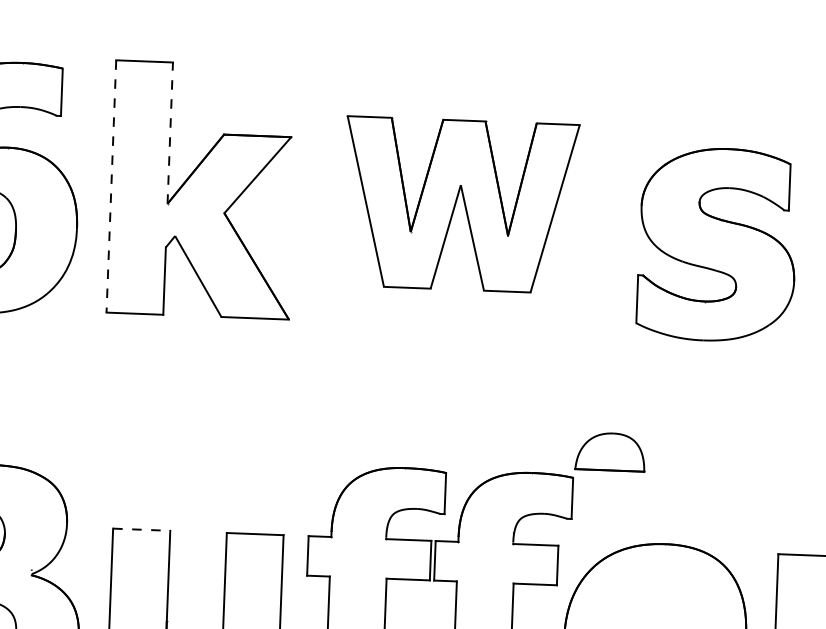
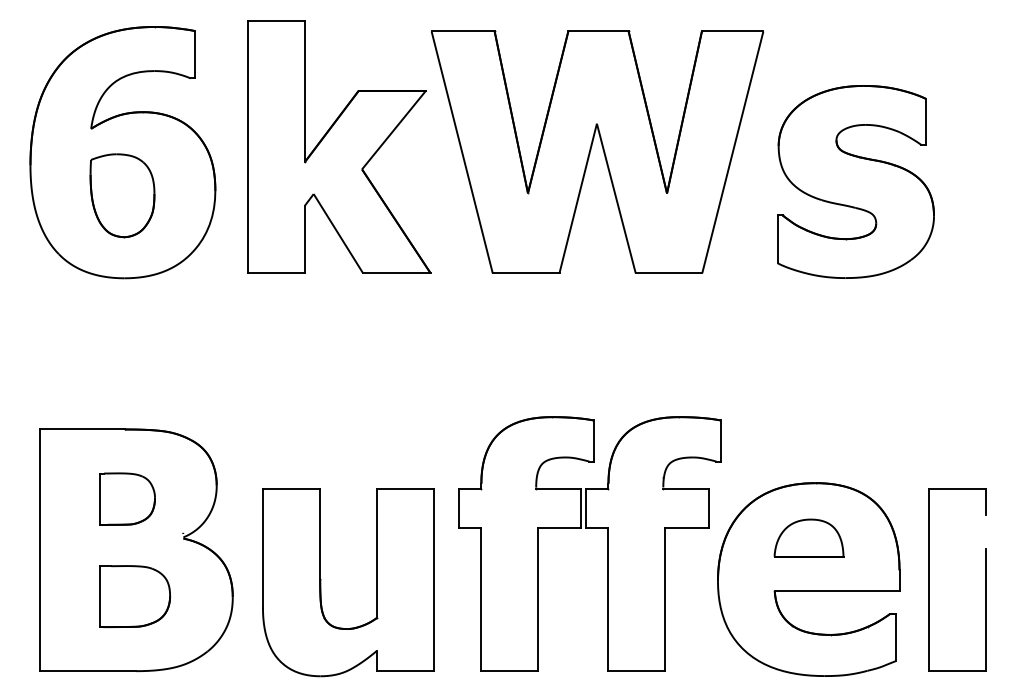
line: (169, 133) -> (304, 91), dashed -> solid
line: (111, 187) -> (248, 147), dashed -> solid
part: (460, 204) -> (597, 151), size x1.43
part: (610, 451) -> (808, 537), moved
line: (141, 529) -> (291, 488), dashed -> solid

